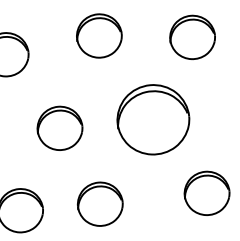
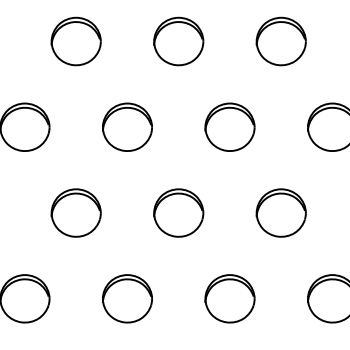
part: (98, 35) -> (229, 126), moved
part: (152, 119) -> (280, 212), size x0.62
part: (99, 203) -> (229, 298), moved

